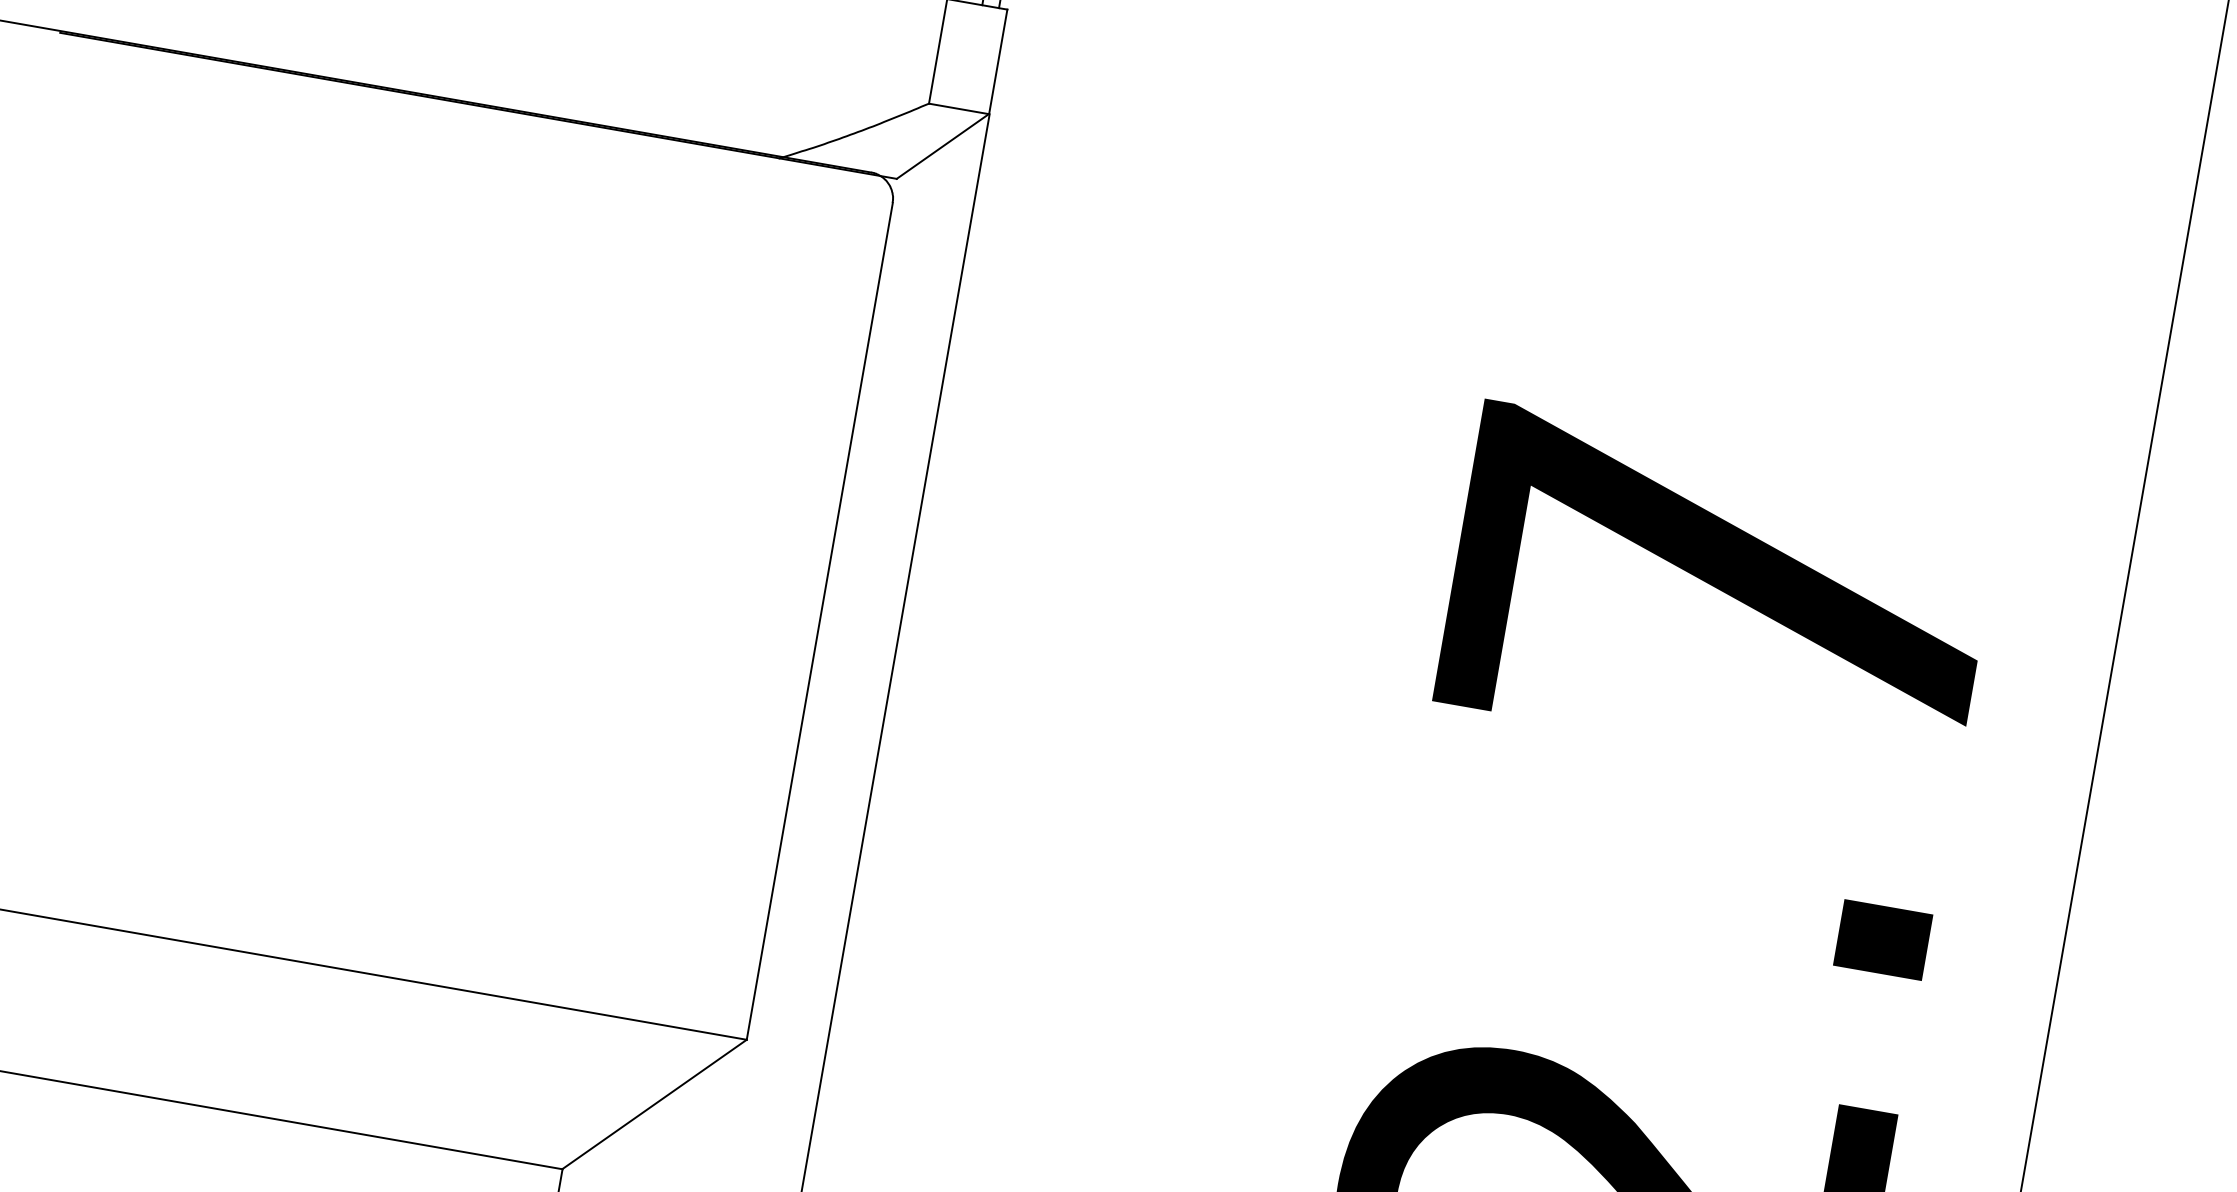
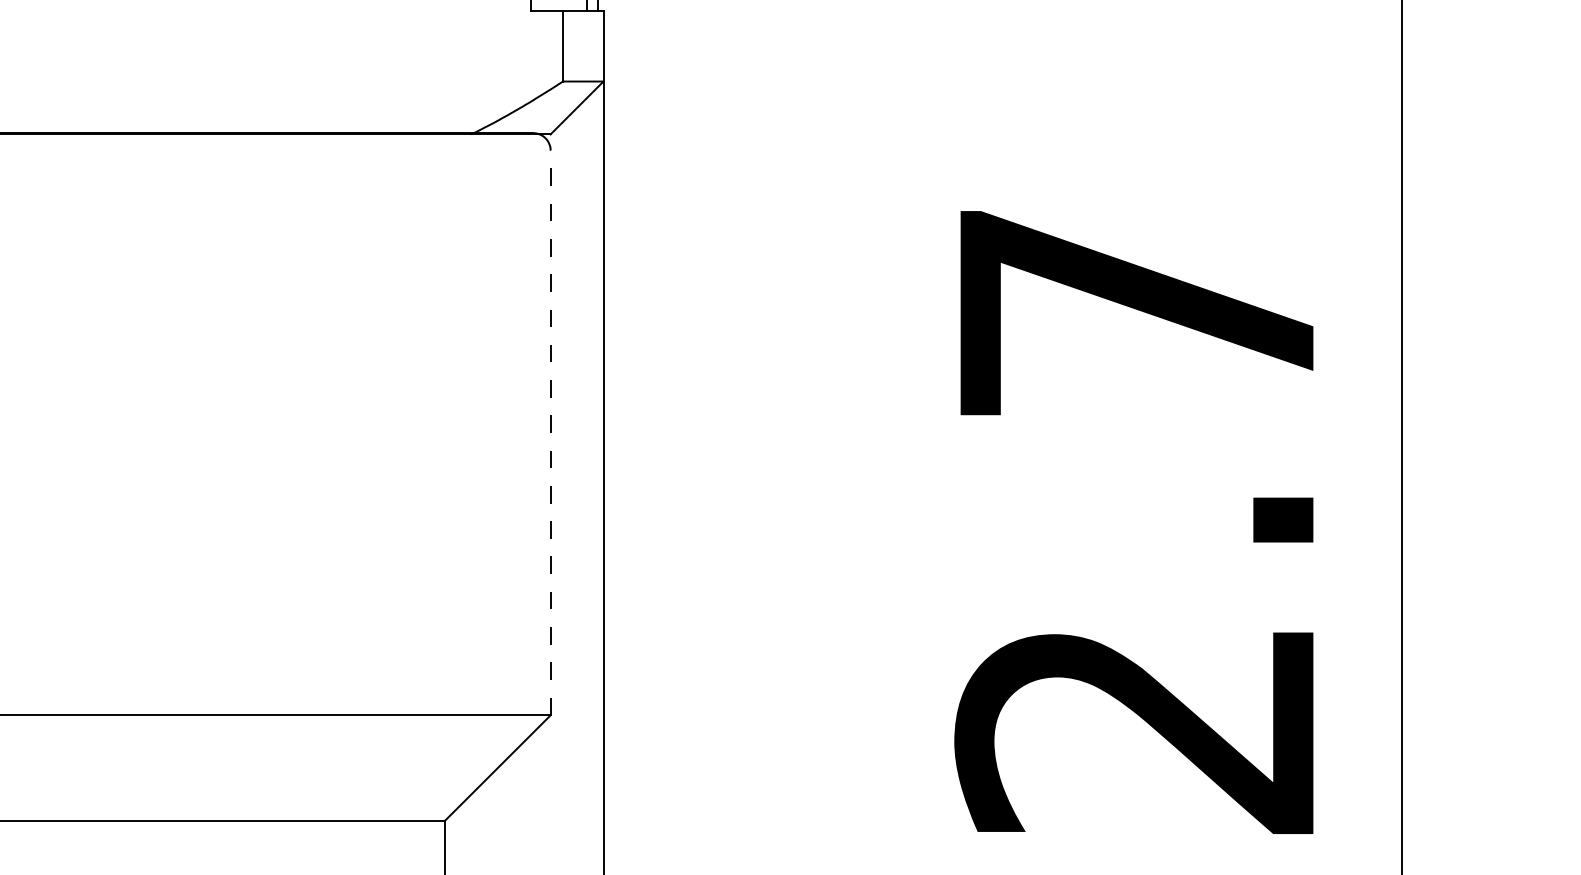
line: (819, 620) -> (550, 432), solid -> dashed

